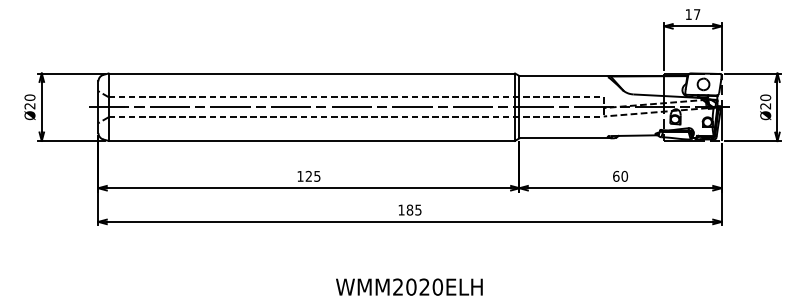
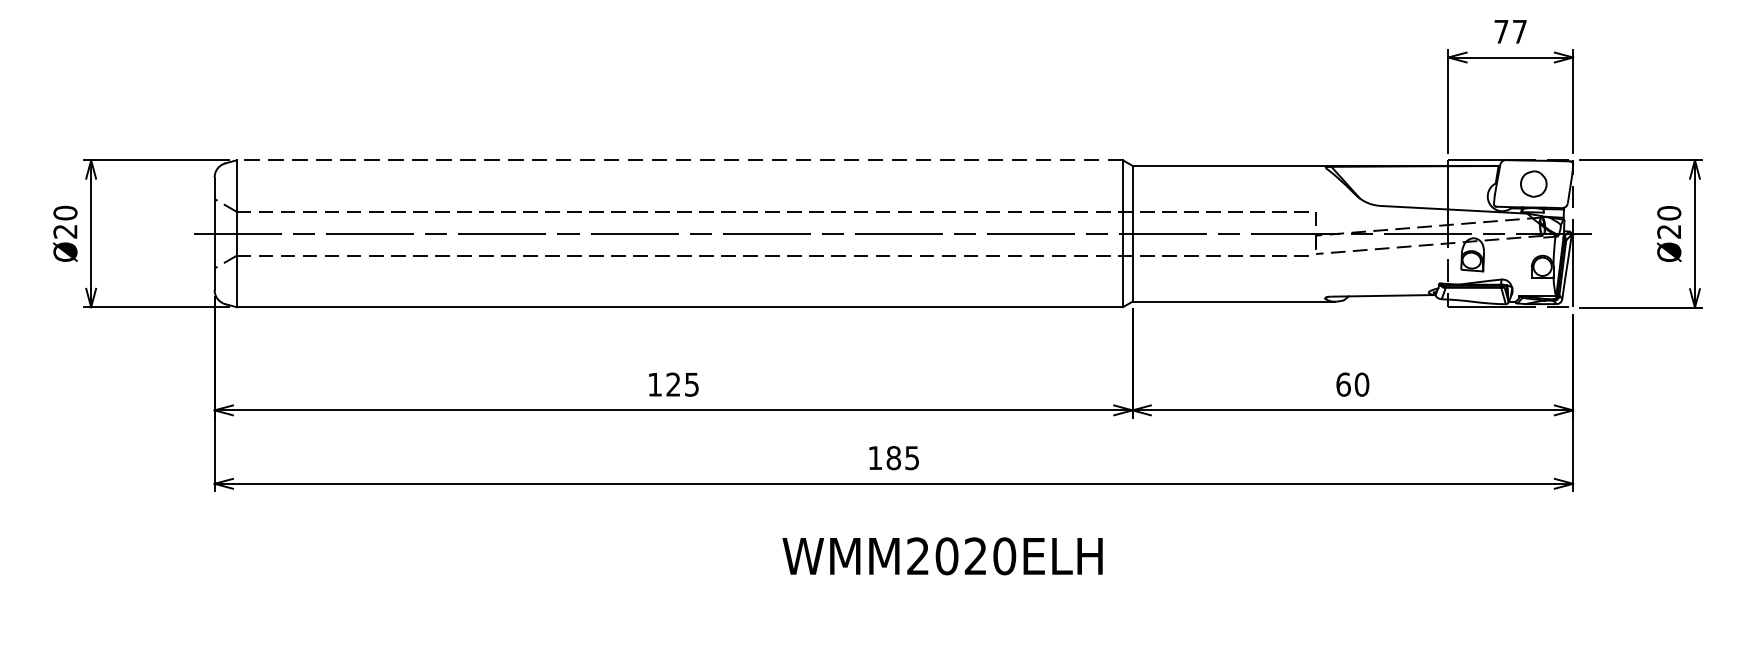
text: (688, 14) -> (1500, 31), 17 -> 77
line: (311, 73) -> (679, 160), solid -> dashed
text: (409, 286) -> (942, 554), moved

